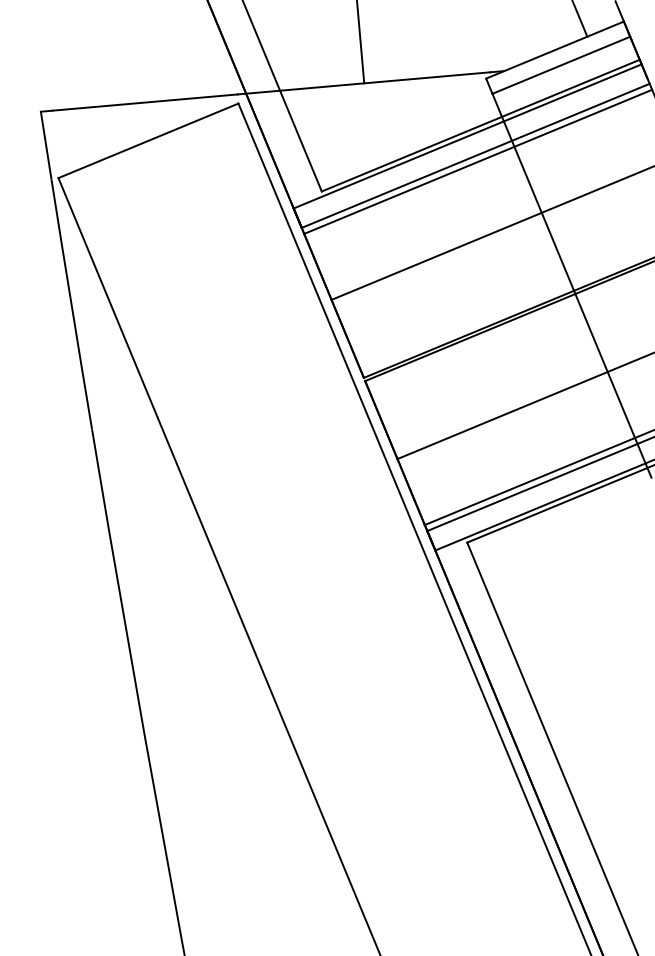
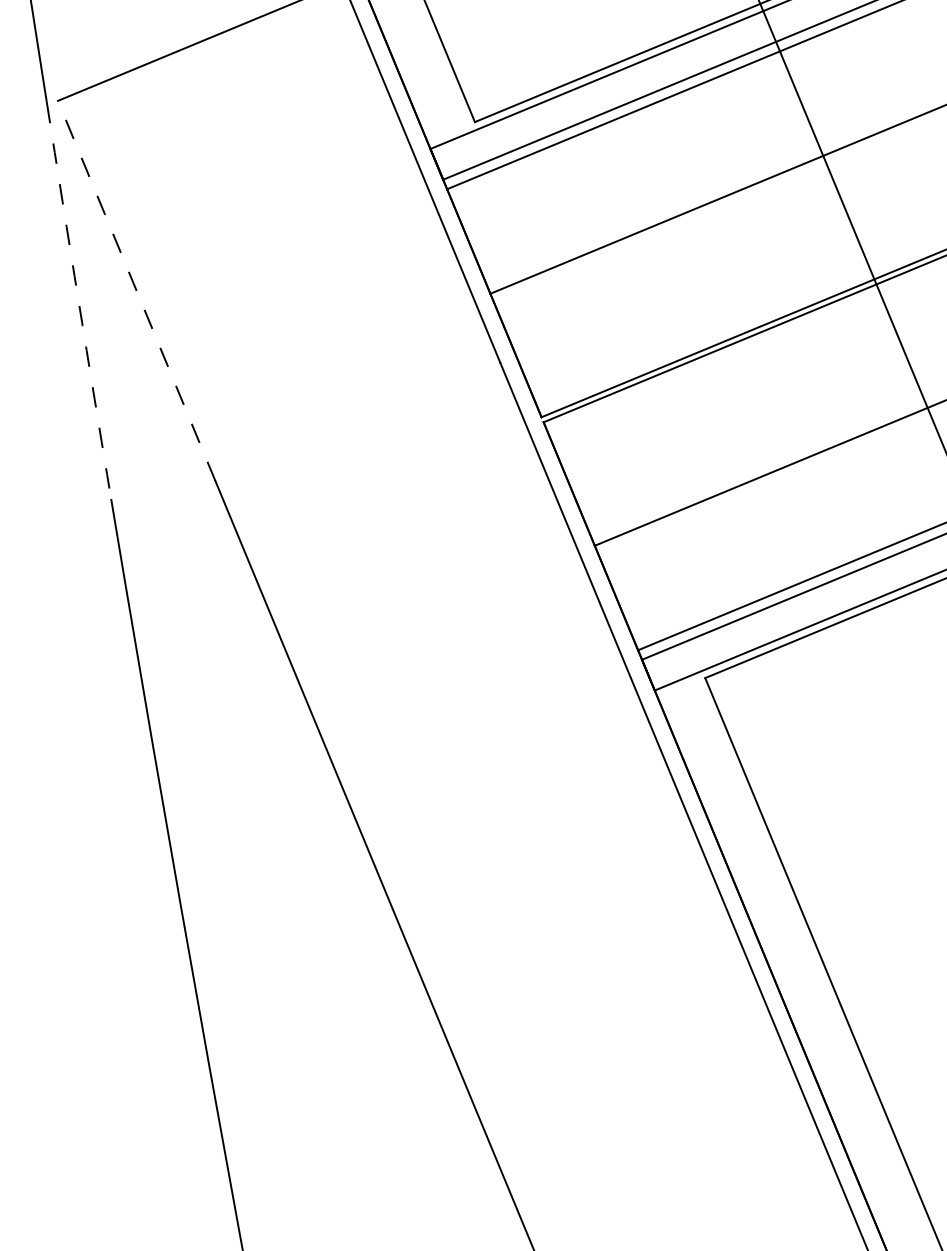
line: (108, 298) -> (137, 291), solid -> dashed
arc: (71, 304) -> (78, 301), solid -> dashed

